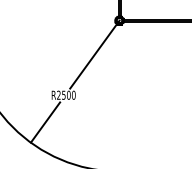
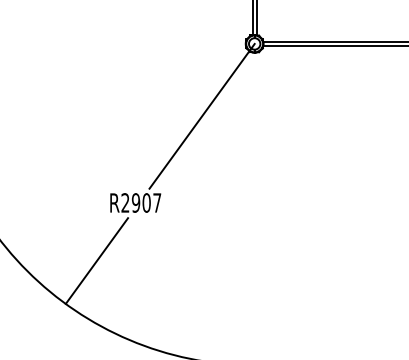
text: (68, 94) -> (145, 201), R2500 -> R2907

